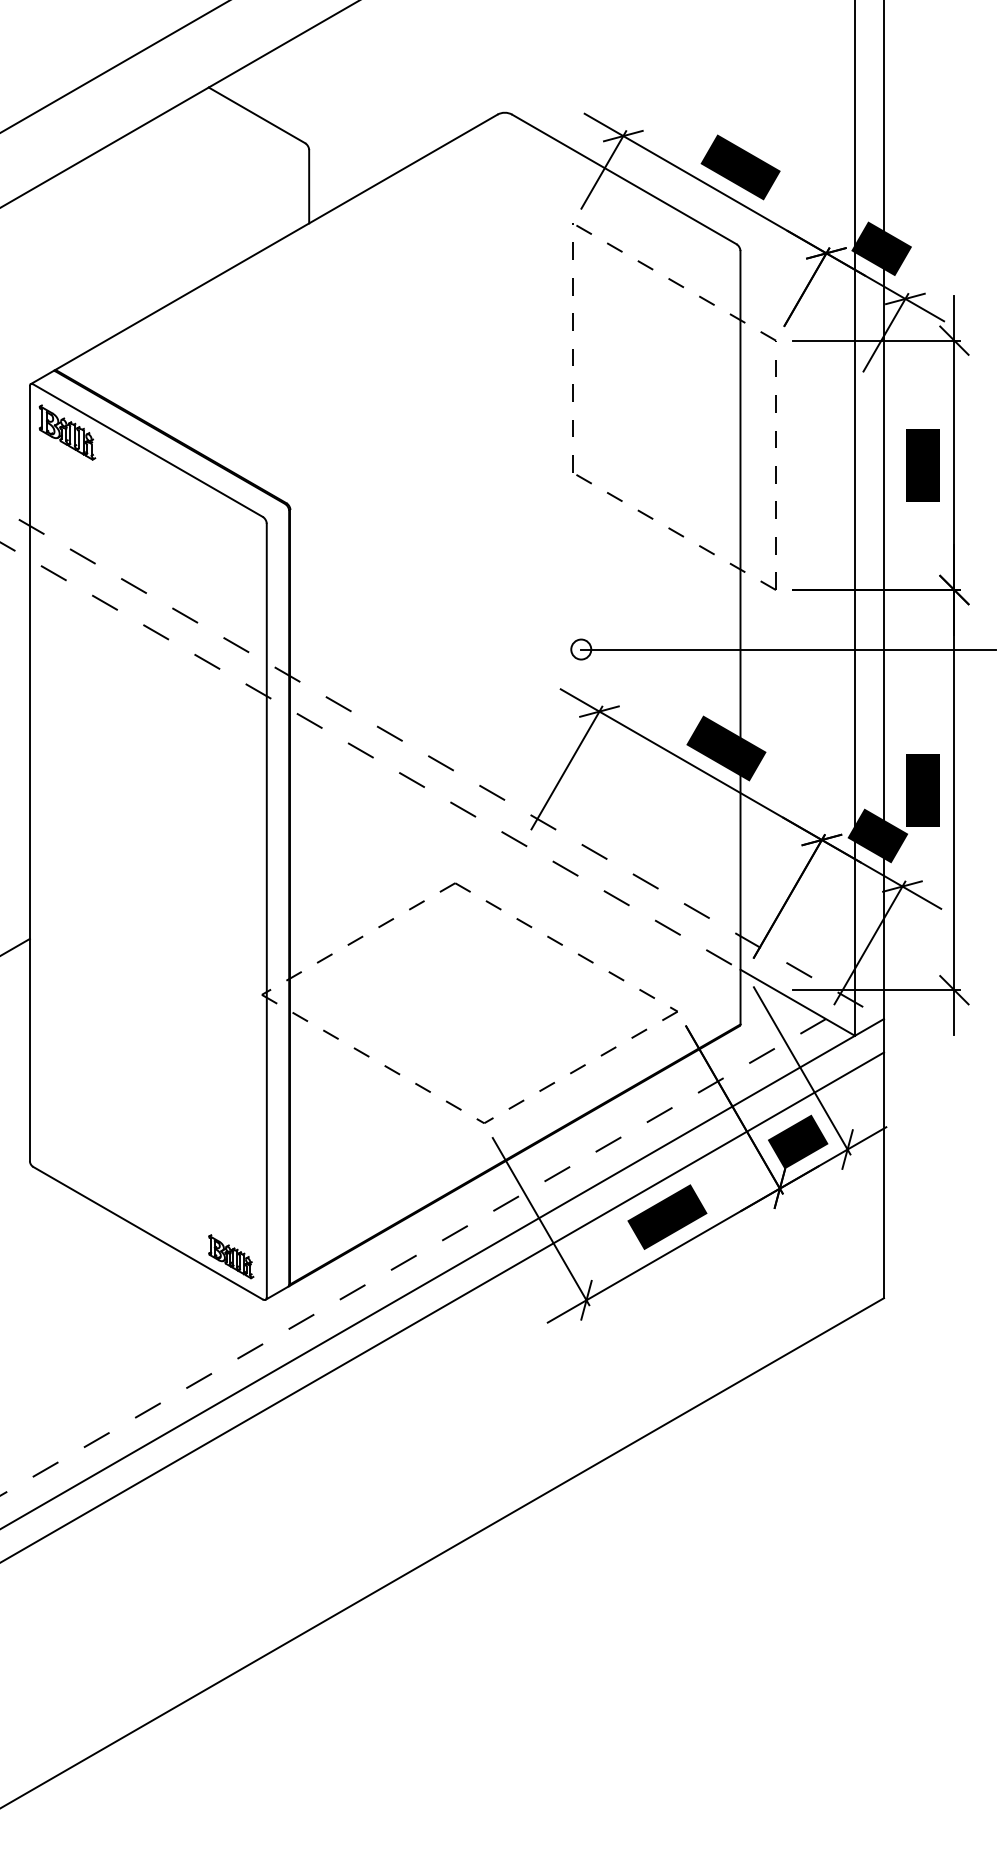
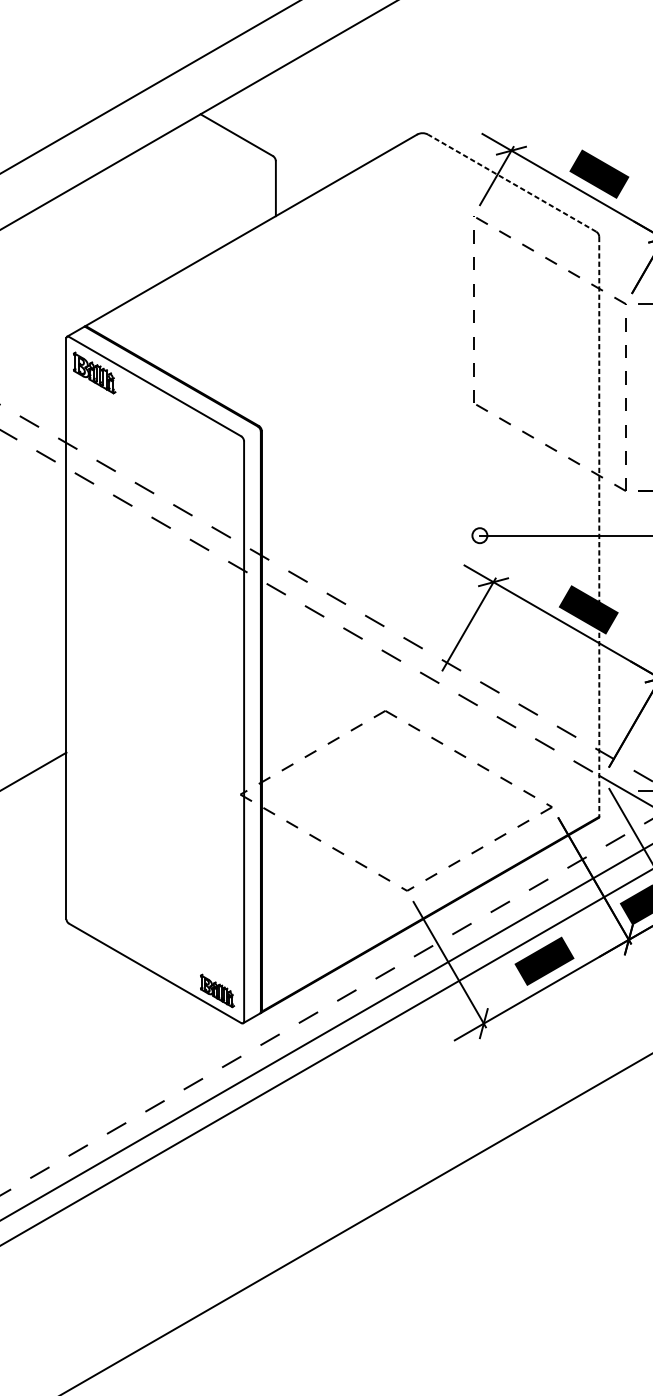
line: (623, 179) -> (511, 183), solid -> dashed
line: (740, 637) -> (599, 526), solid -> dashed

